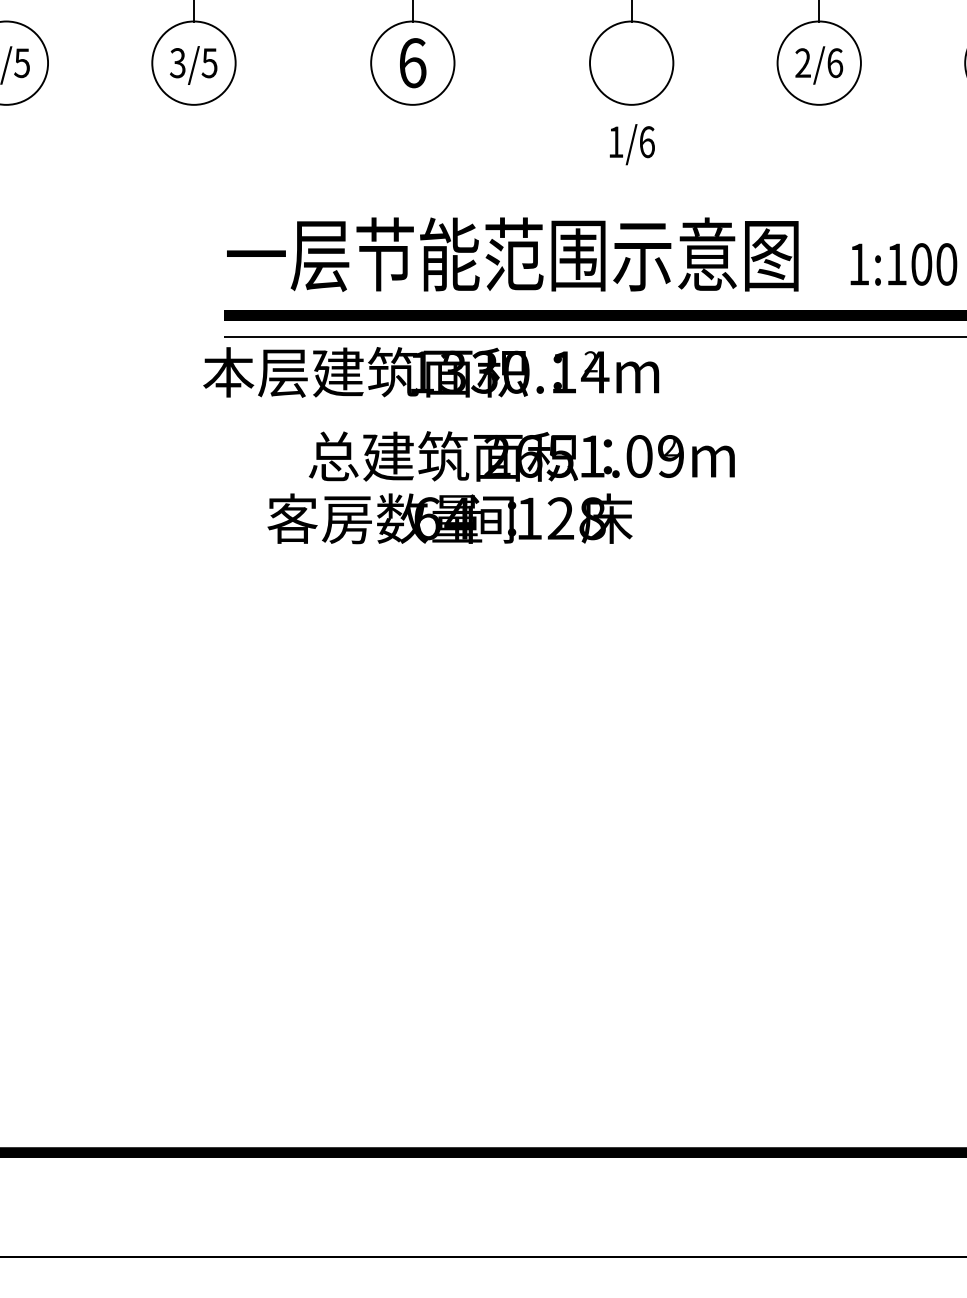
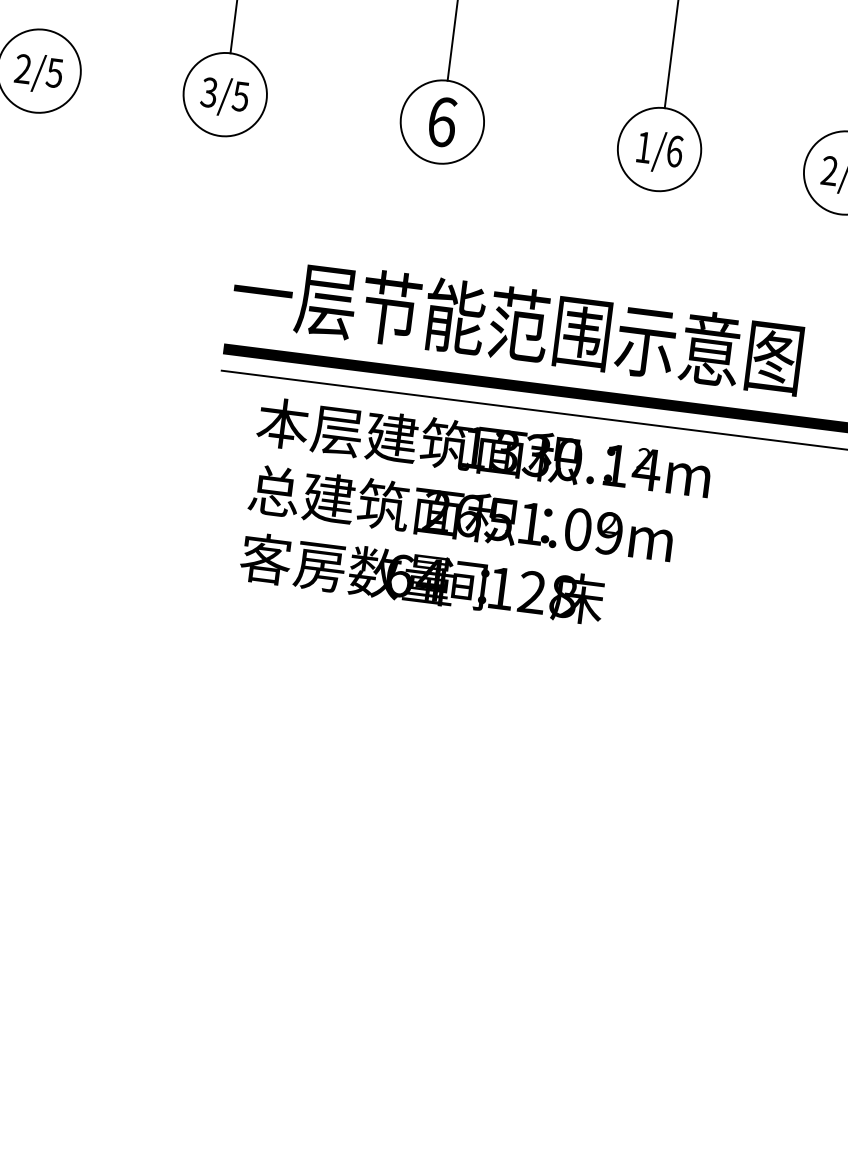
text: (631, 144) -> (659, 151), moved
text: (431, 372) -> (484, 449), moved
text: (521, 456) -> (461, 514), moved

